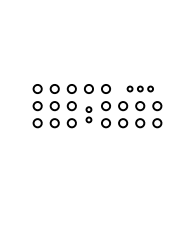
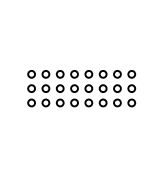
part: (140, 88) -> (117, 73), size x1.67
part: (88, 114) -> (74, 95), size x1.67

